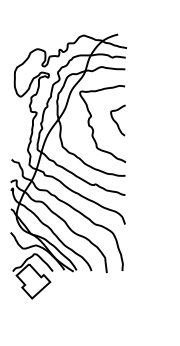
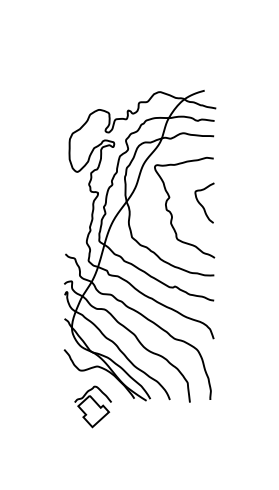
part: (32, 276) -> (92, 406), size x0.7

